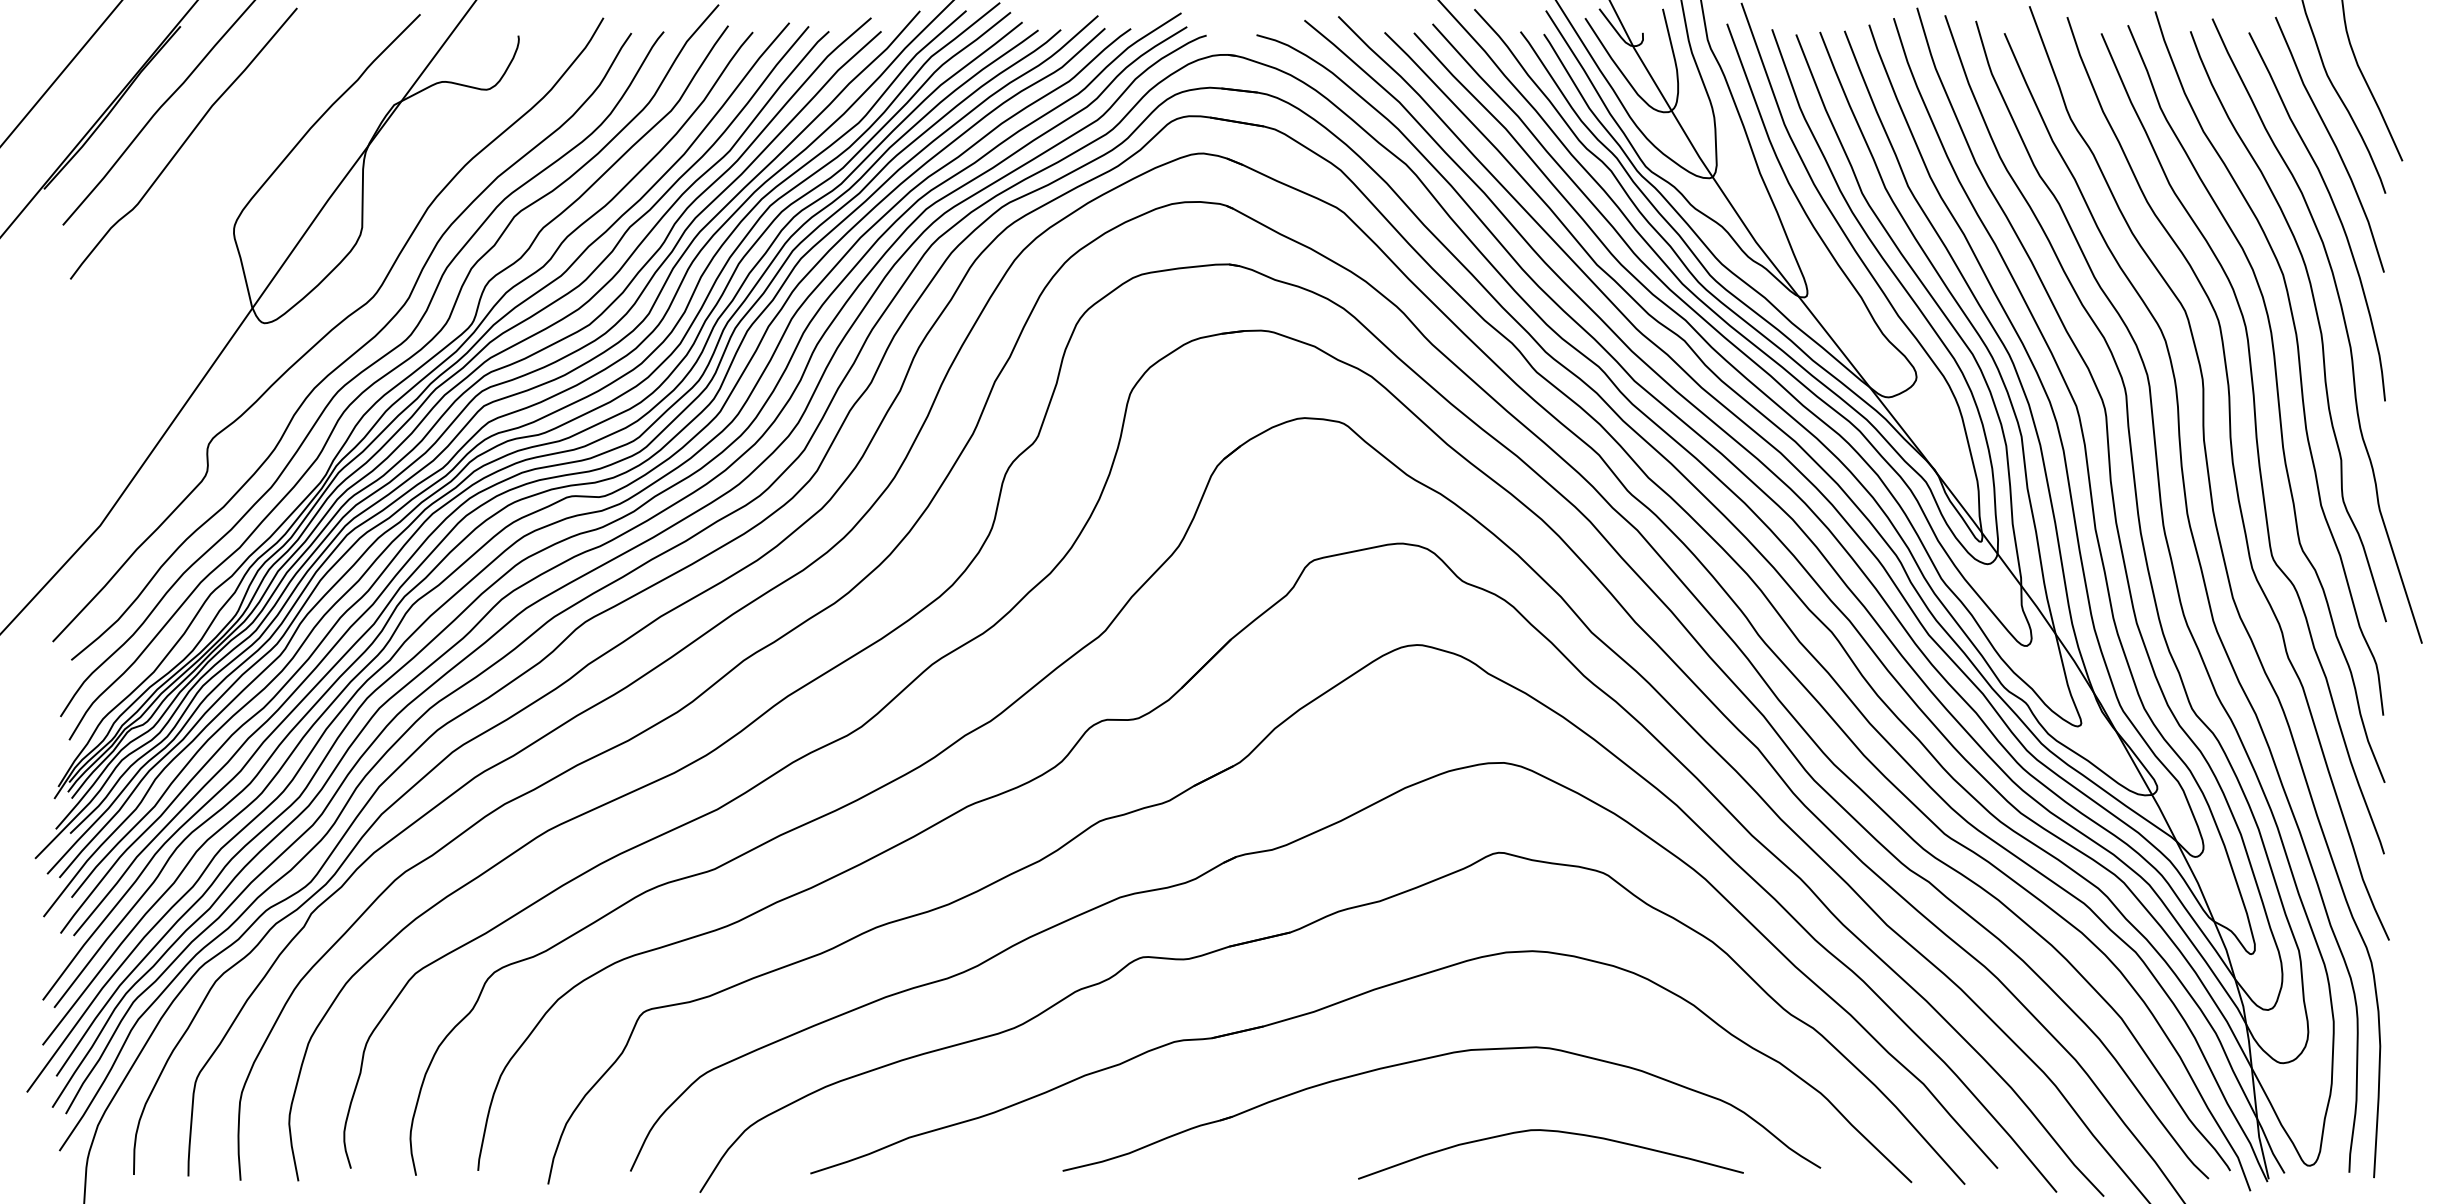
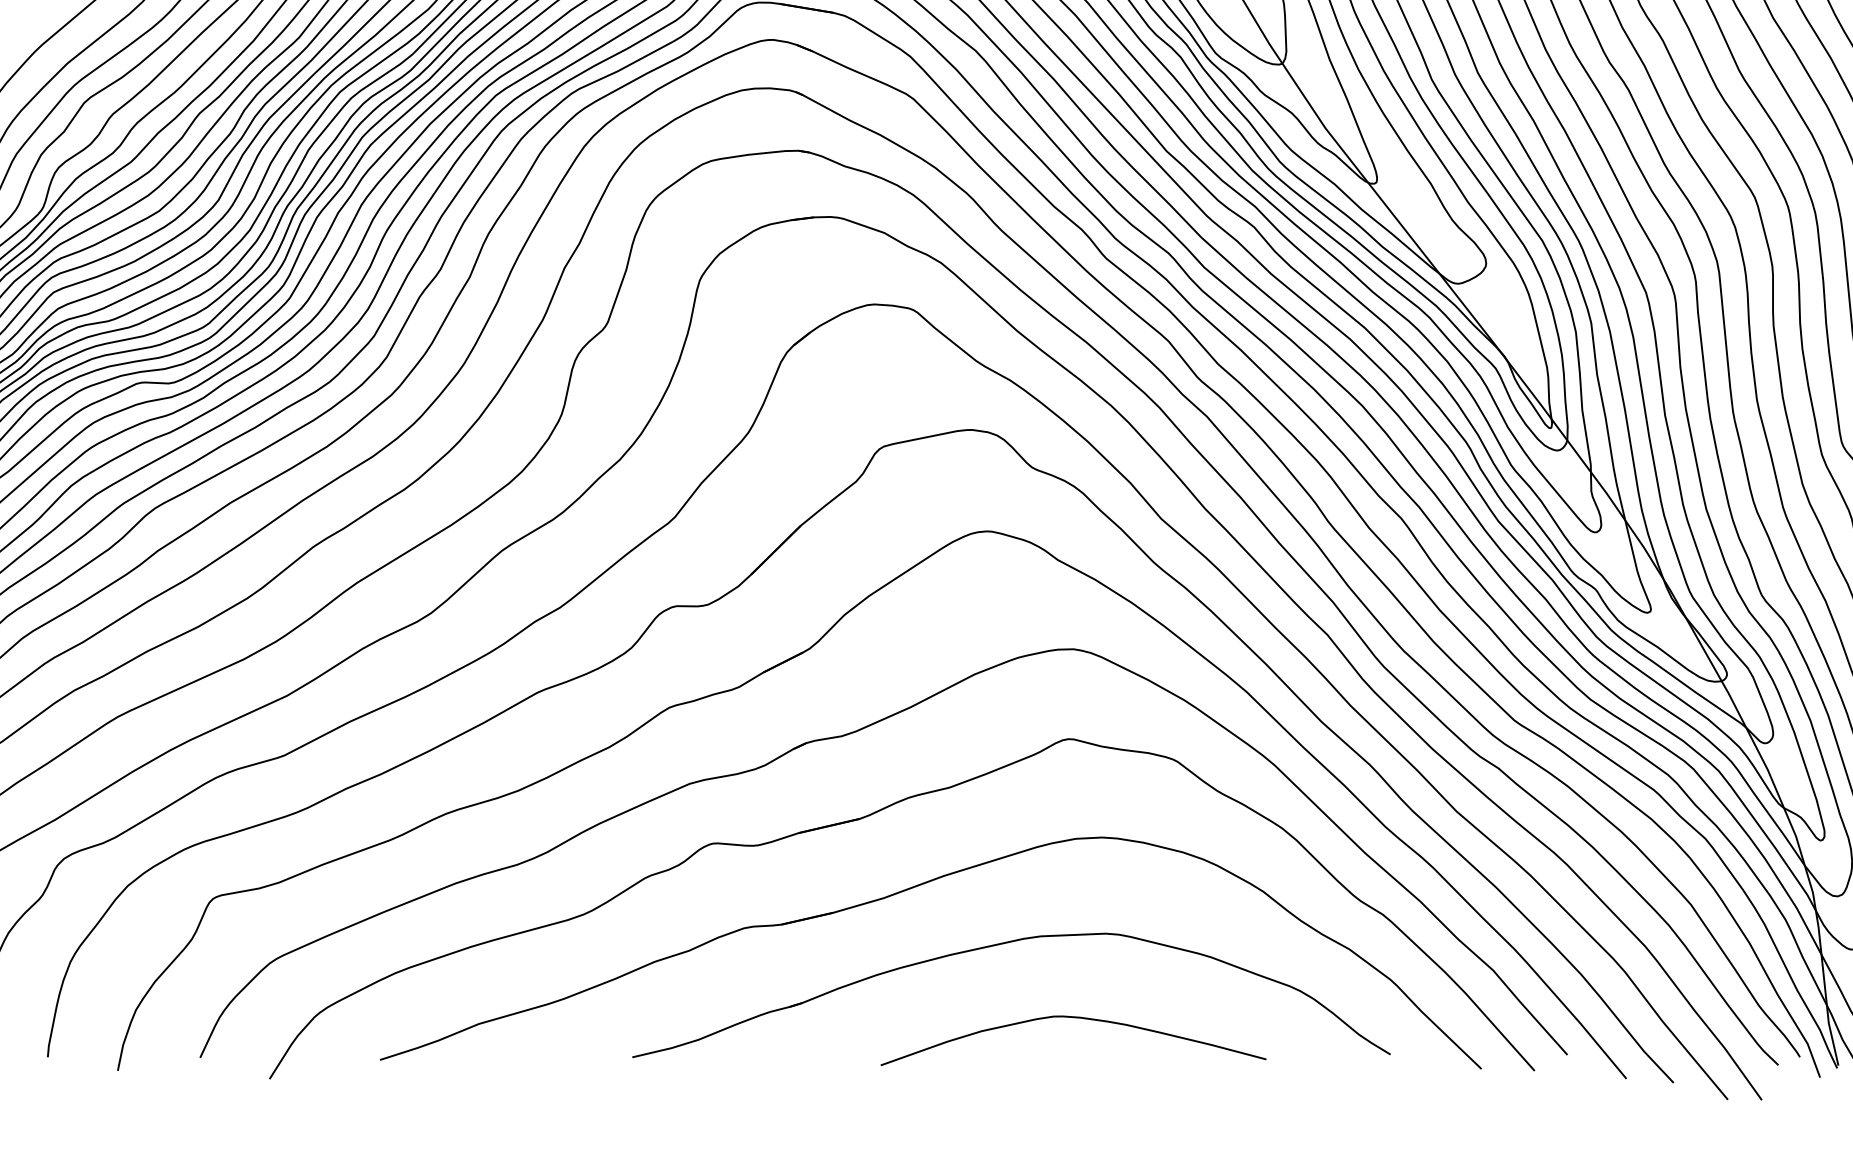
curve: (1555, 1132) -> (1078, 1018), moved

